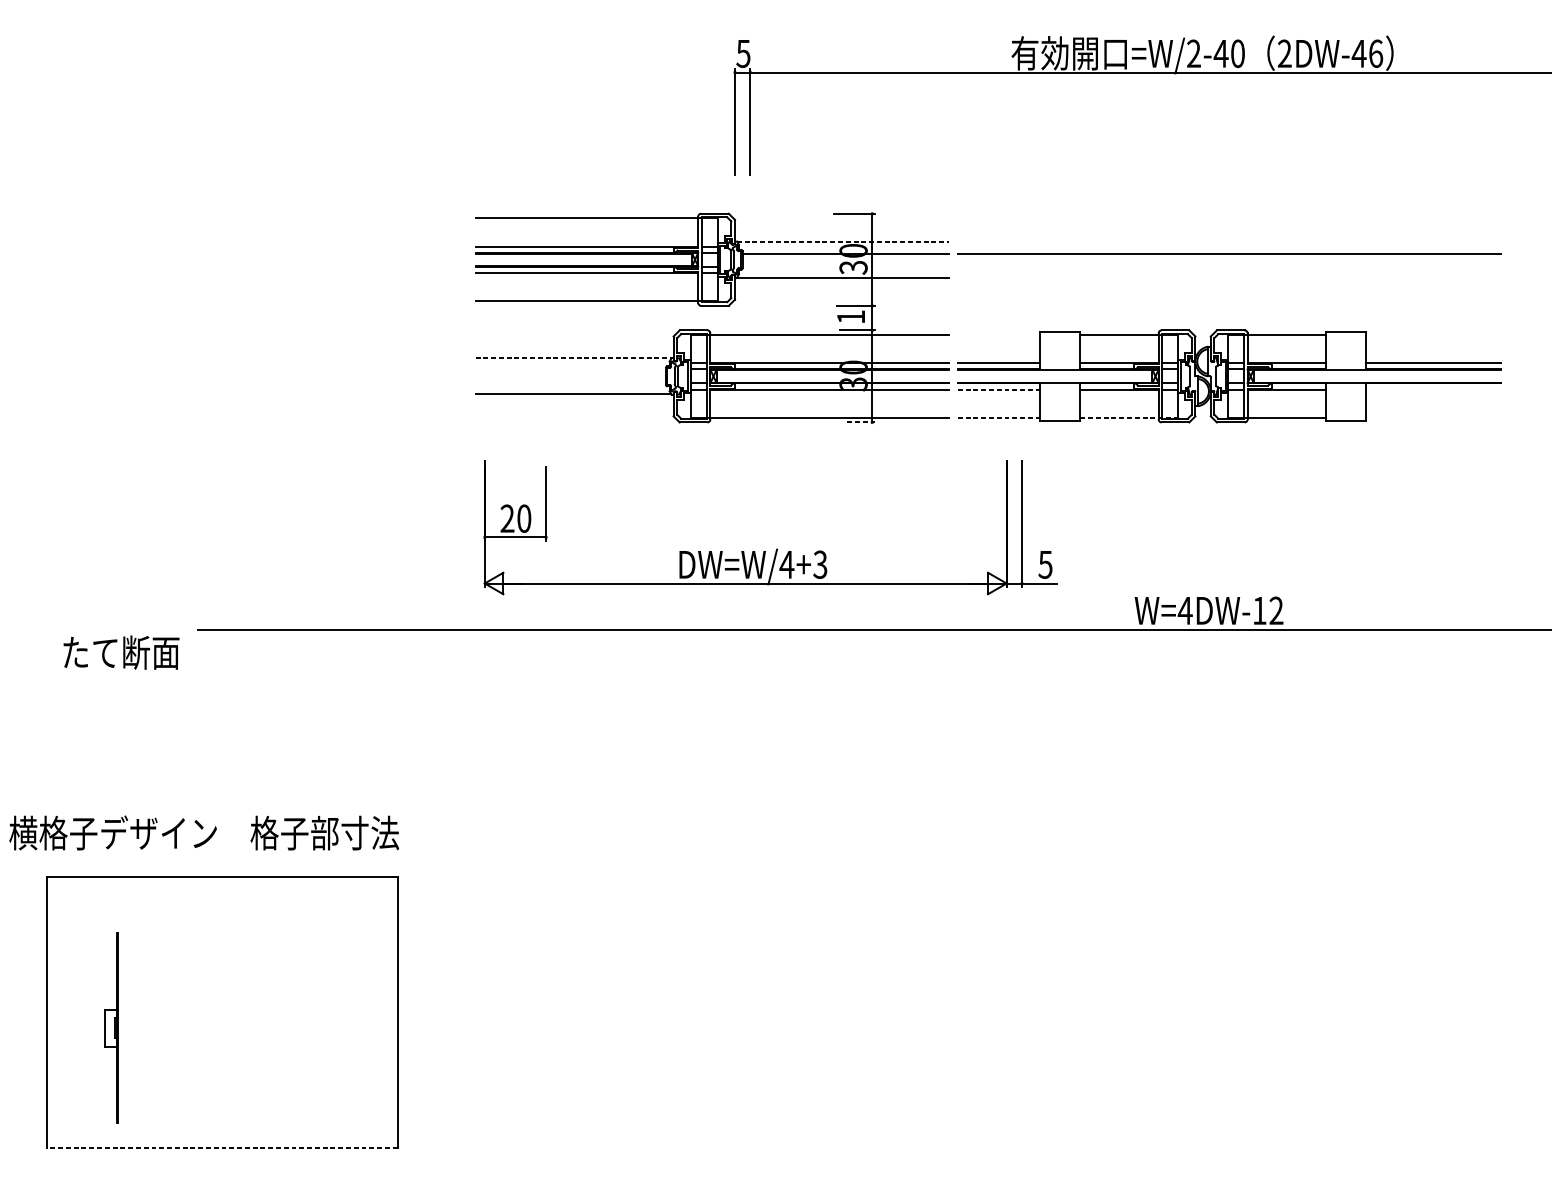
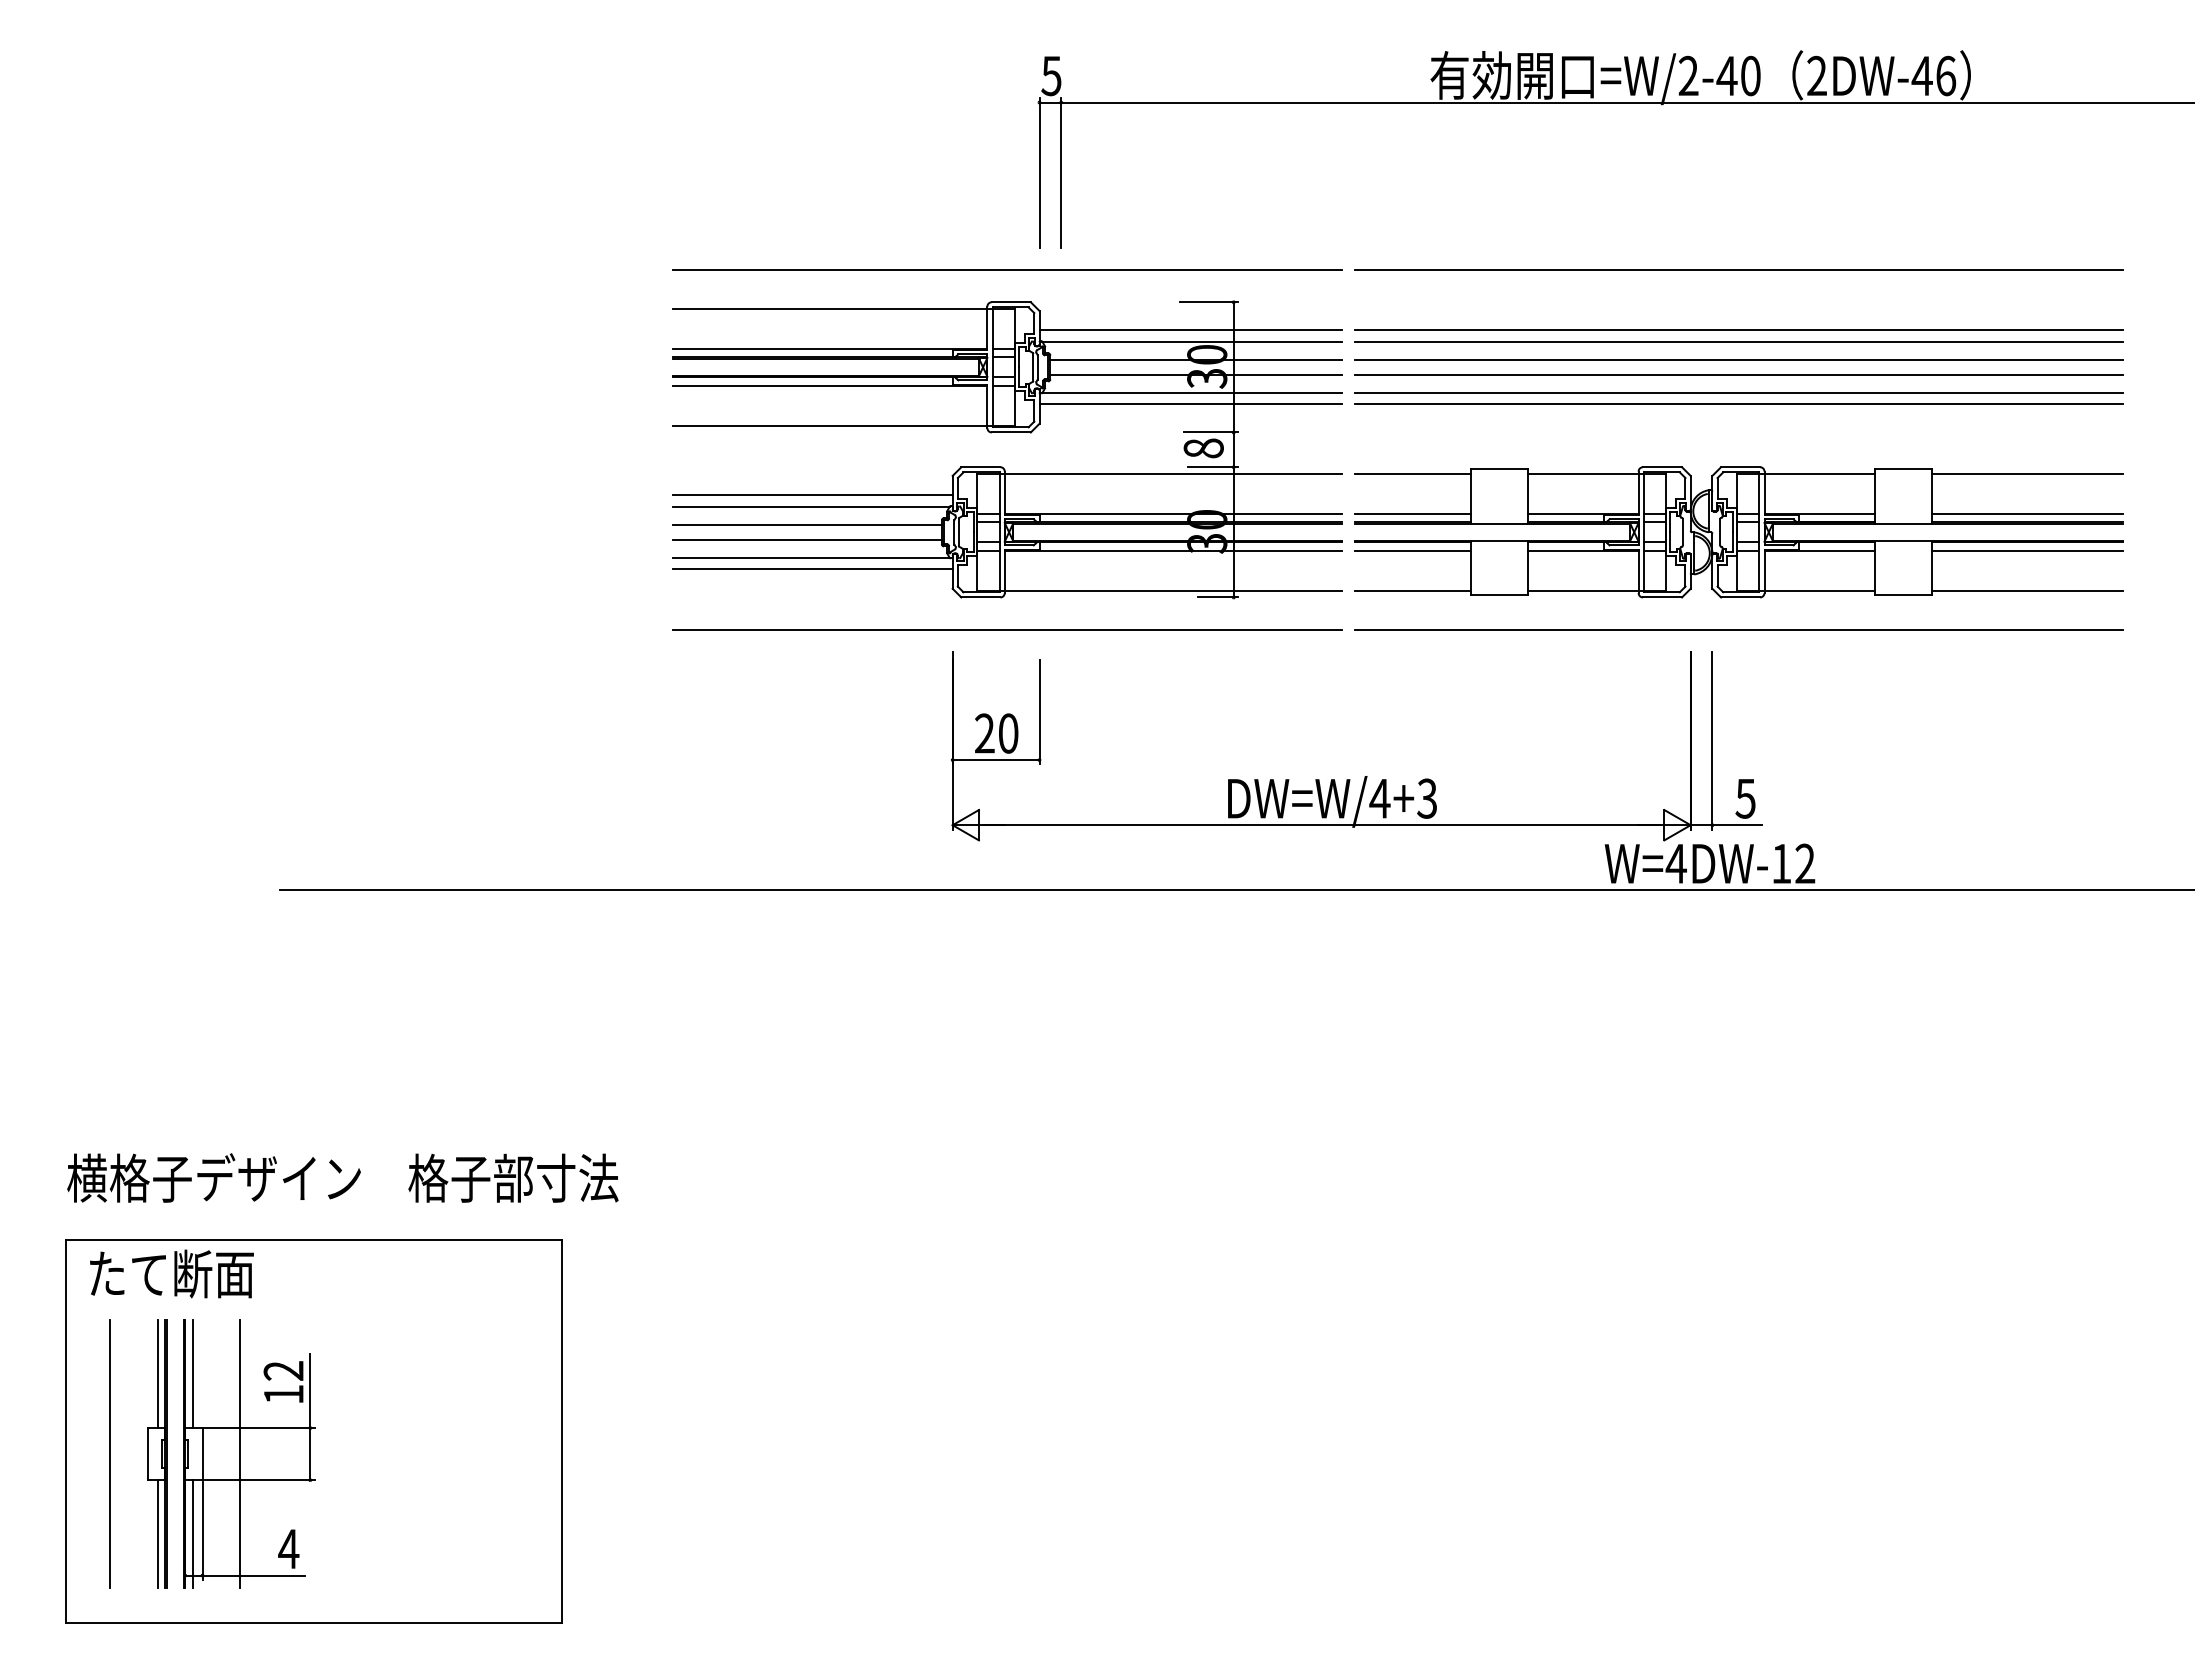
line: (711, 190) -> (1006, 269), added
line: (1229, 190) -> (1738, 269), added
line: (841, 233) -> (1190, 330), added
line: (1229, 233) -> (1738, 329), added
line: (842, 241) -> (1191, 341), dashed -> solid
line: (1229, 241) -> (1738, 341), added
line: (845, 264) -> (1195, 374), added
line: (1229, 264) -> (1738, 374), added
line: (1229, 277) -> (1738, 392), added
line: (841, 286) -> (1190, 404), added
line: (1229, 286) -> (1738, 404), added
text: (850, 317) -> (1203, 448), 1 -> 8
line: (998, 334) -> (1412, 473), added
line: (1432, 334) -> (2026, 473), added
line: (574, 350) -> (812, 495), added
line: (573, 358) -> (811, 506), dashed -> solid
line: (570, 370) -> (806, 524), added
line: (570, 381) -> (806, 539), added
line: (999, 389) -> (1413, 551), dashed -> solid
line: (1432, 389) -> (2026, 551), added
line: (574, 402) -> (812, 569), added
line: (999, 417) -> (1413, 590), dashed -> solid
line: (1129, 417) -> (1597, 590), dashed -> solid
line: (1432, 417) -> (2026, 590), added
line: (861, 422) -> (1218, 597), dashed -> solid
line: (712, 445) -> (1007, 629), added
line: (1229, 445) -> (1738, 629), added
part: (776, 549) -> (1364, 776), moved
text: (121, 652) -> (171, 1273), moved
text: (203, 832) -> (342, 1177), moved
line: (111, 971) -> (157, 1373), added
line: (77, 1027) -> (109, 1453), added
part: (176, 1027) -> (249, 1453), added
line: (111, 1085) -> (157, 1534), added
line: (221, 1147) -> (313, 1623), dashed -> solid

